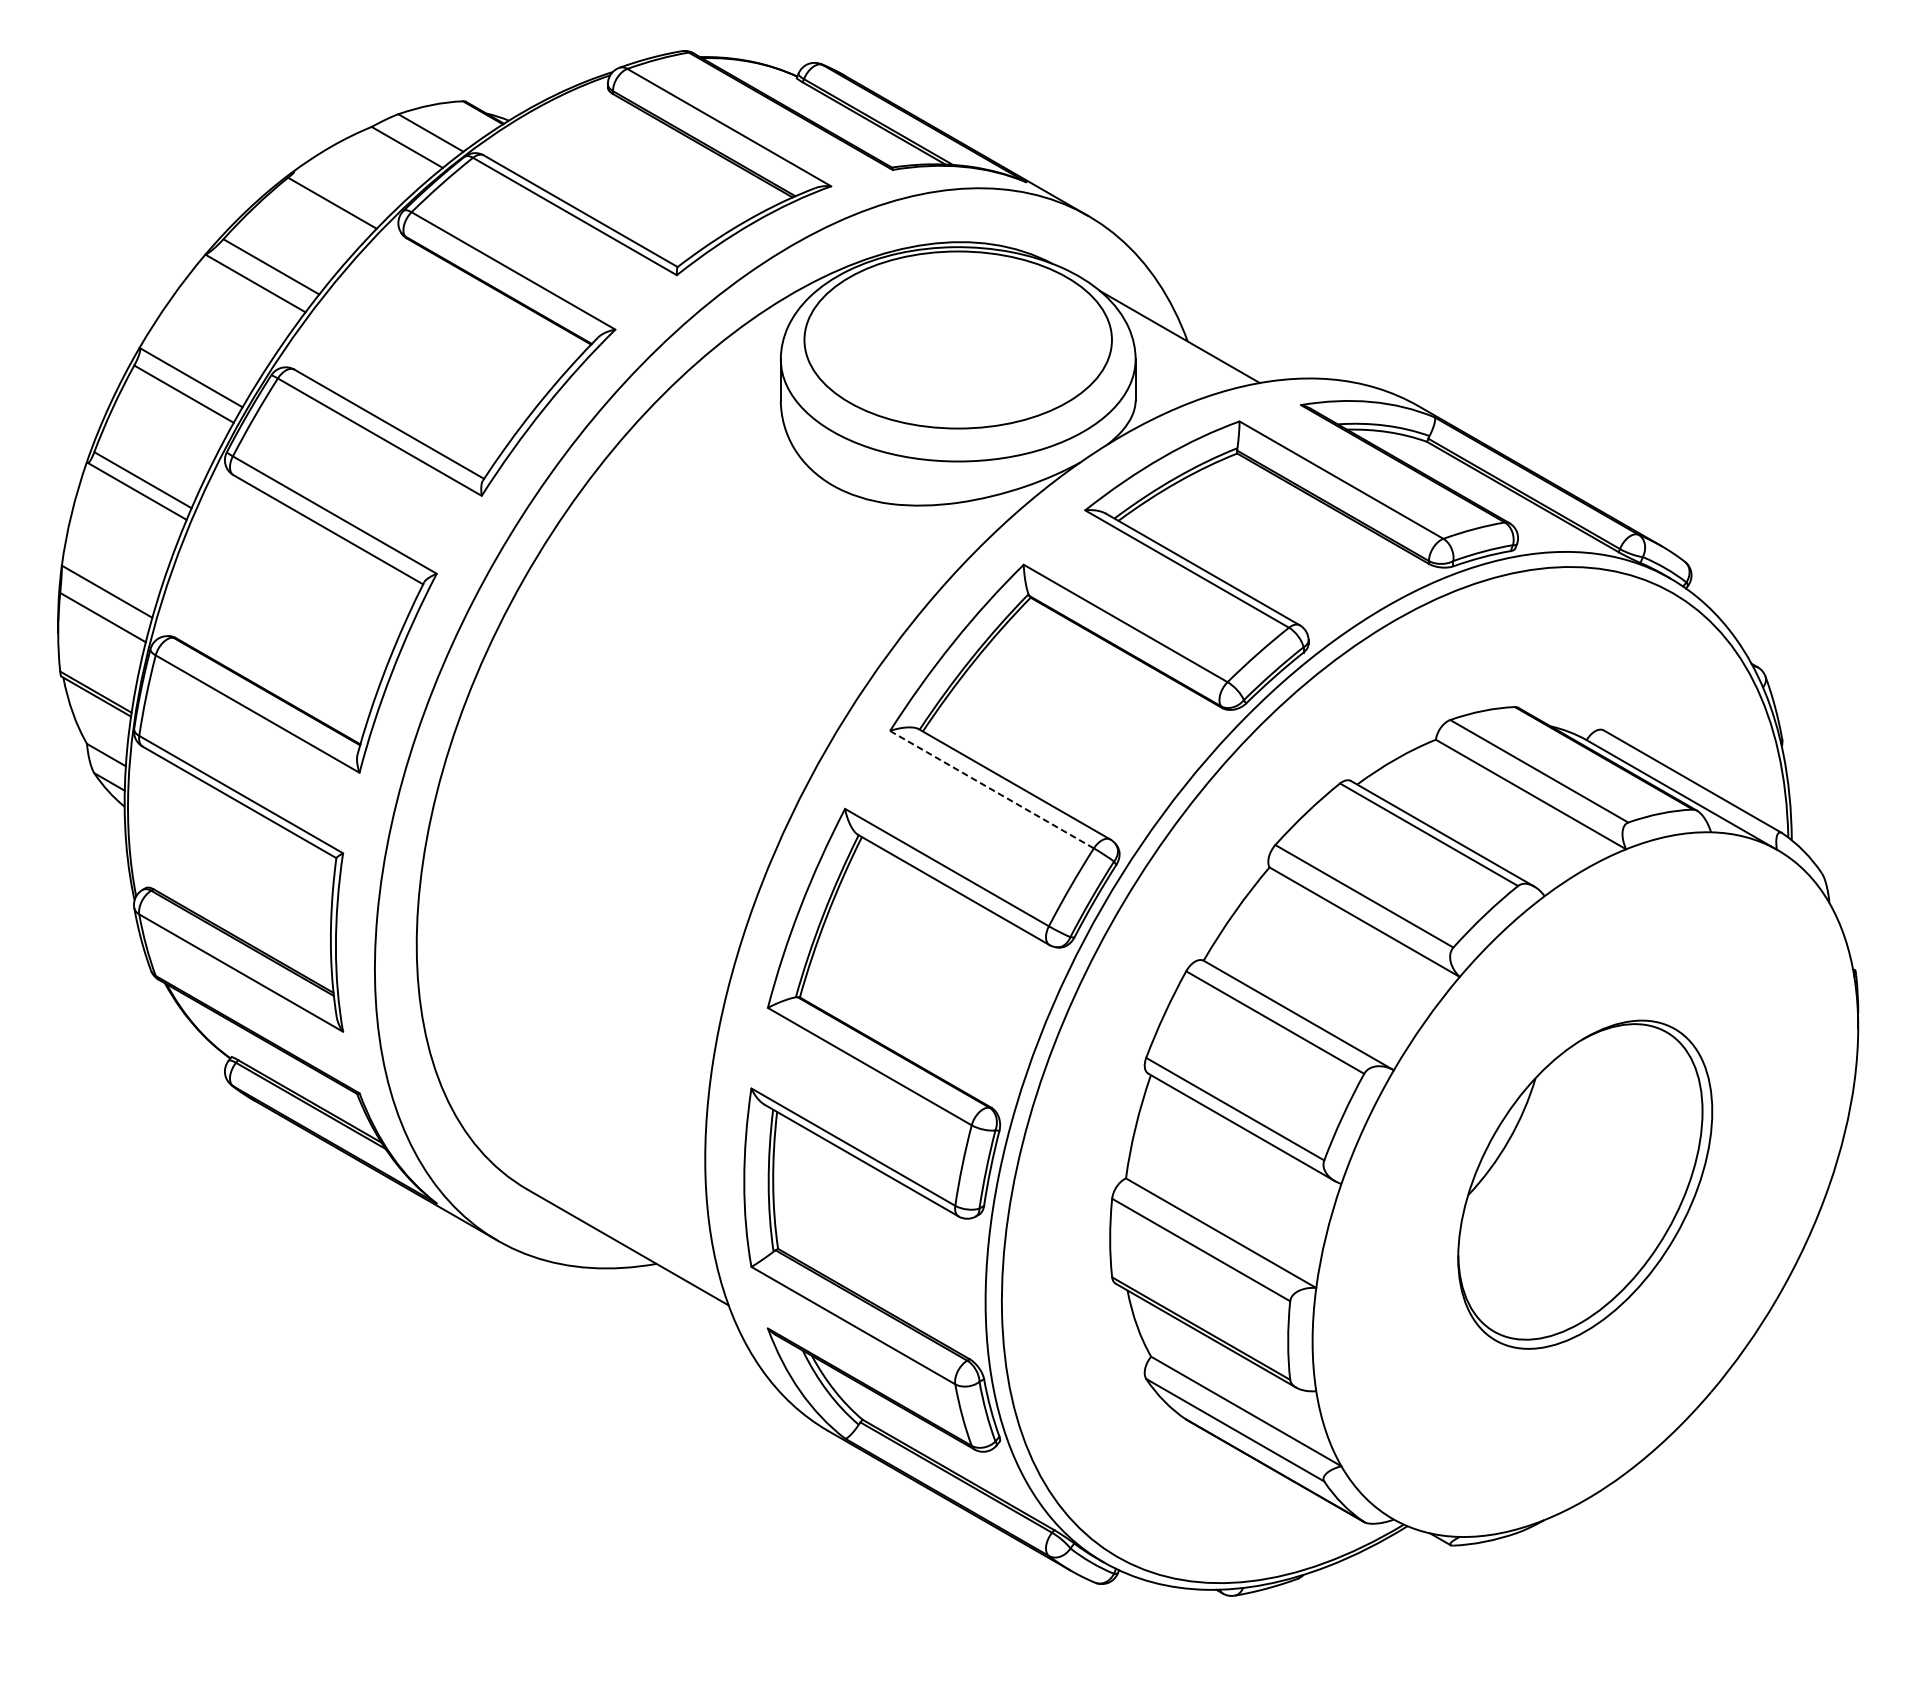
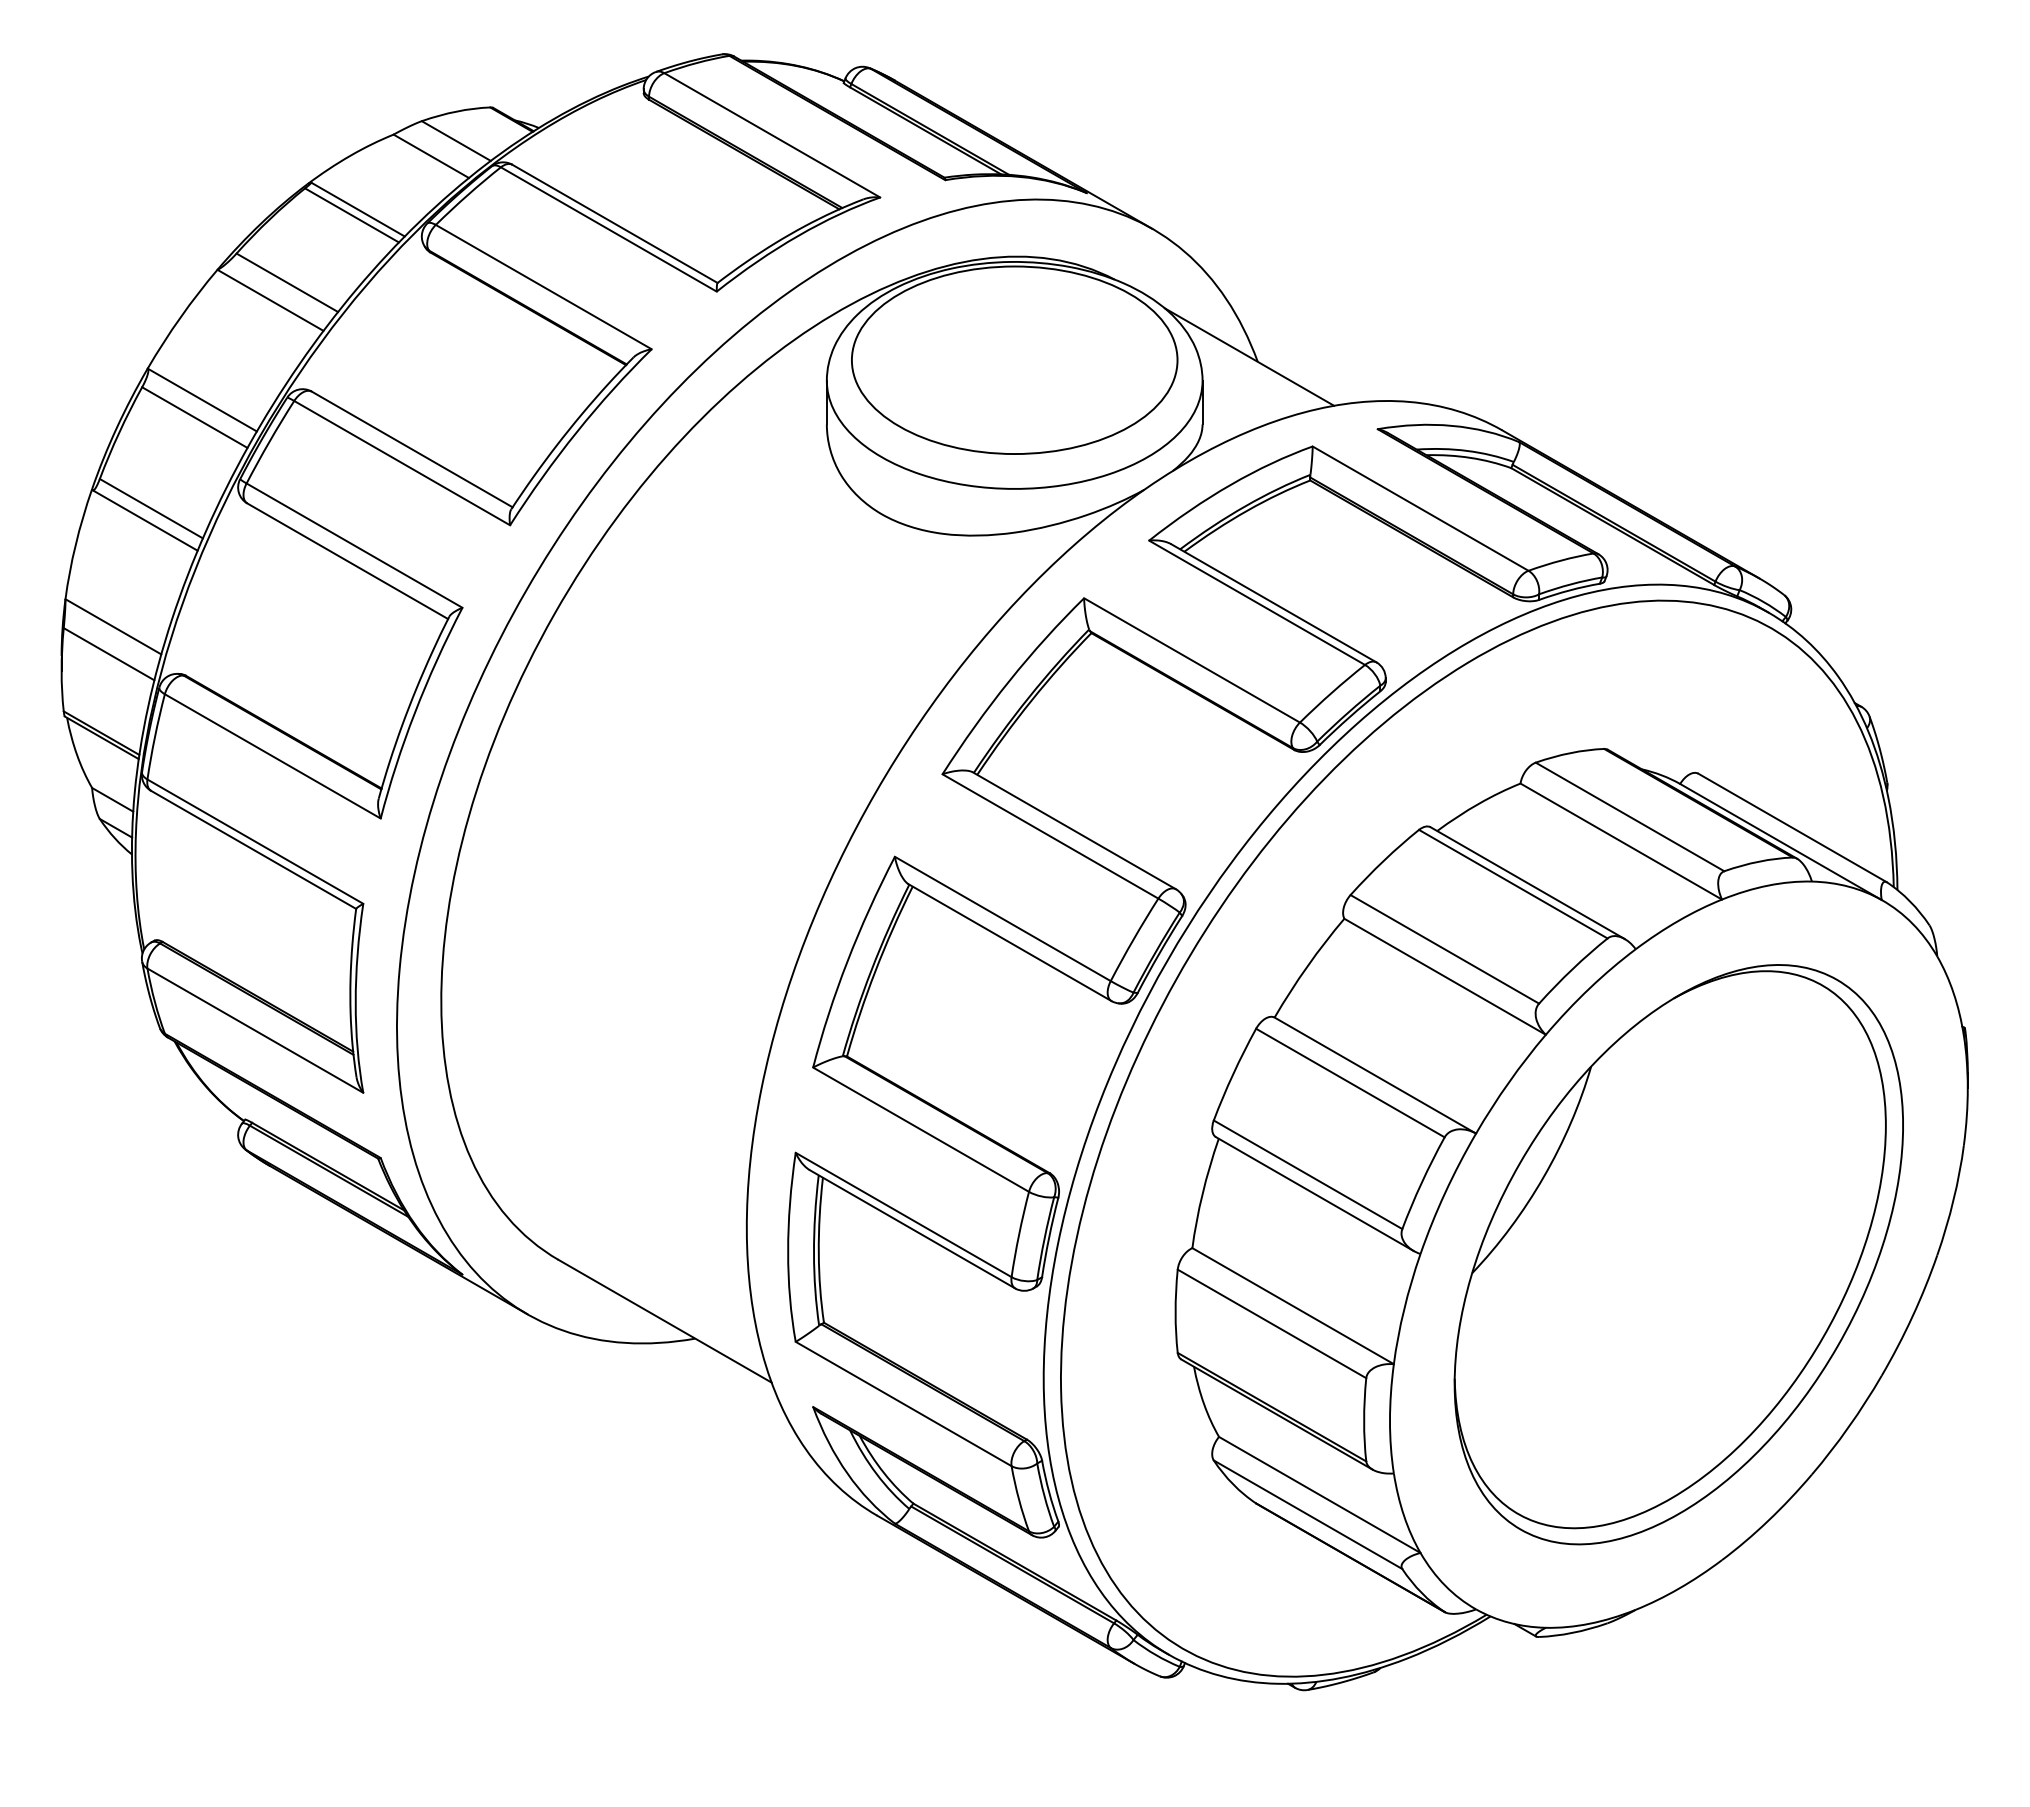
line: (337, 197) -> (357, 209), added
line: (992, 789) -> (1050, 836), dashed -> solid
part: (1585, 1184) -> (1678, 1254), size x1.67

